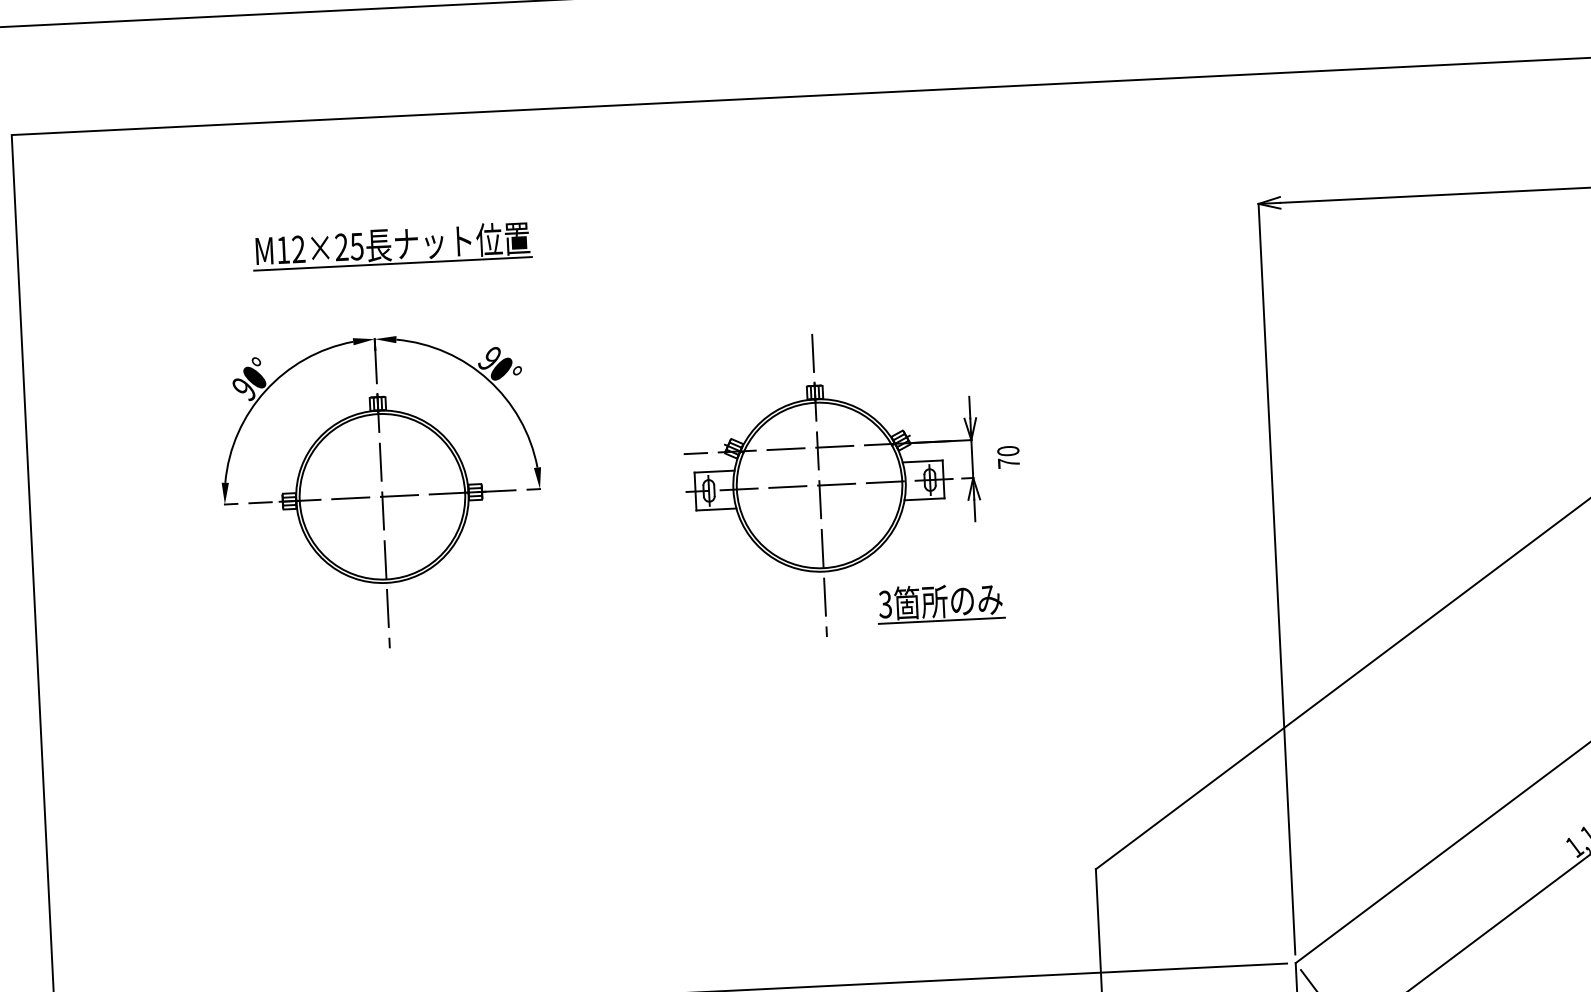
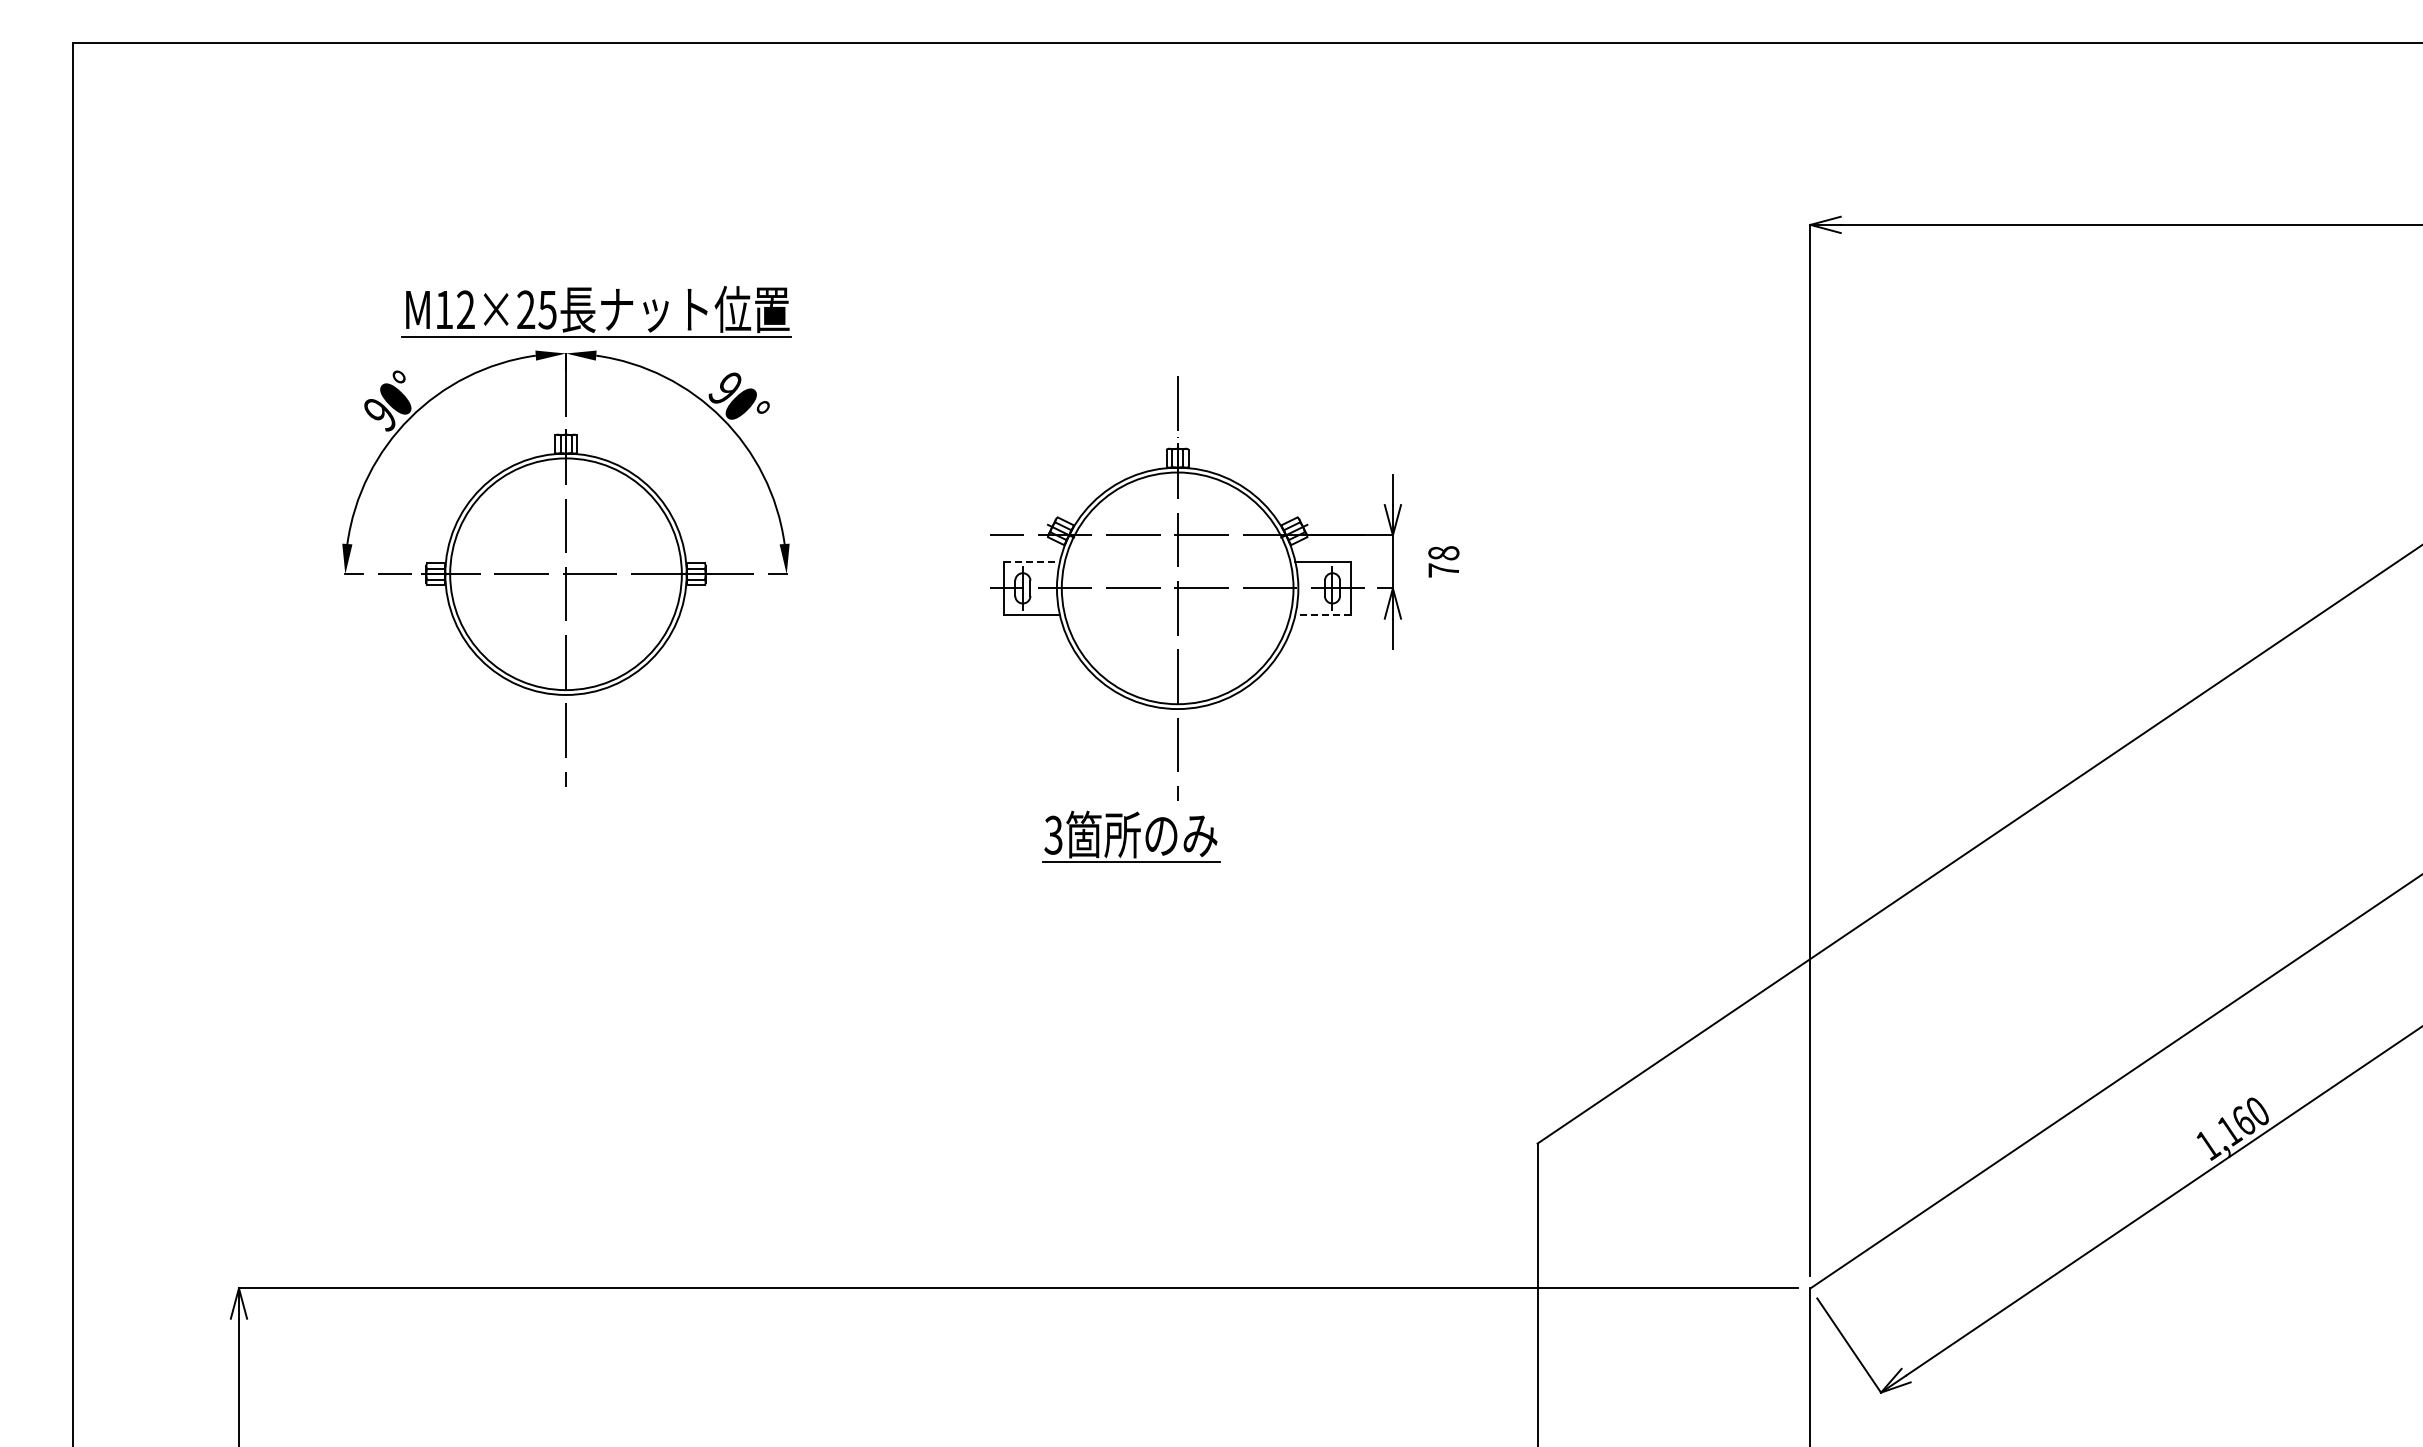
part: (392, 246) -> (596, 311), moved
text: (1008, 451) -> (1443, 553), 70 -> 78
line: (715, 471) -> (1032, 561), solid -> dashed
line: (923, 499) -> (1322, 614), solid -> dashed
part: (941, 602) -> (1131, 836), moved

